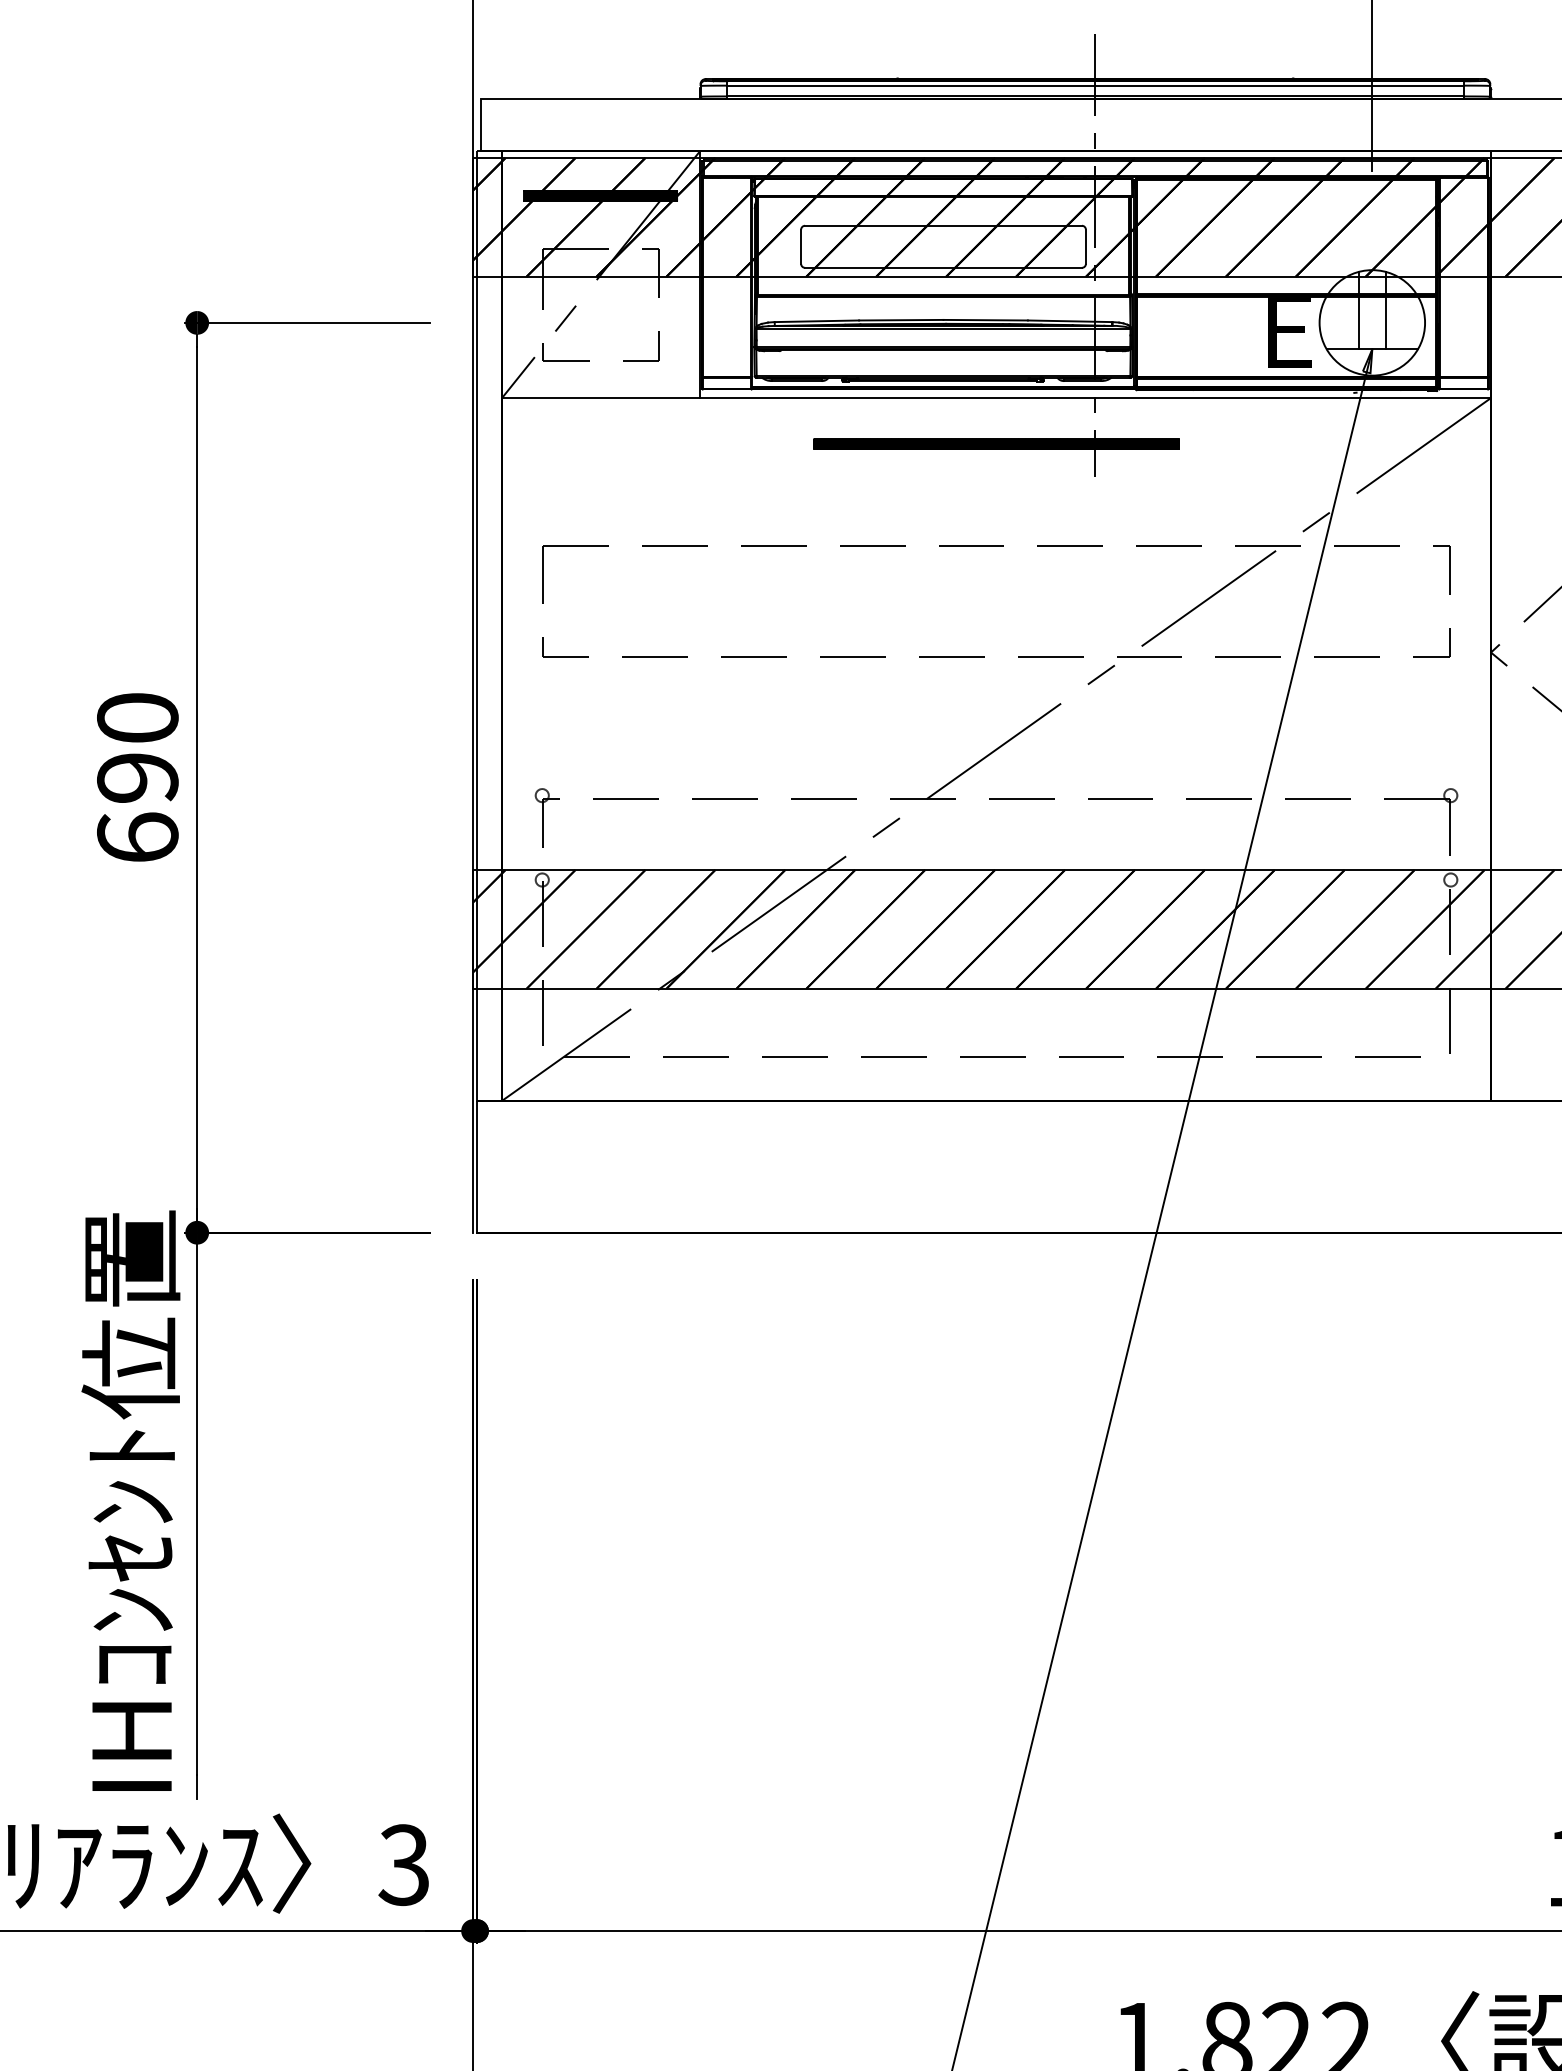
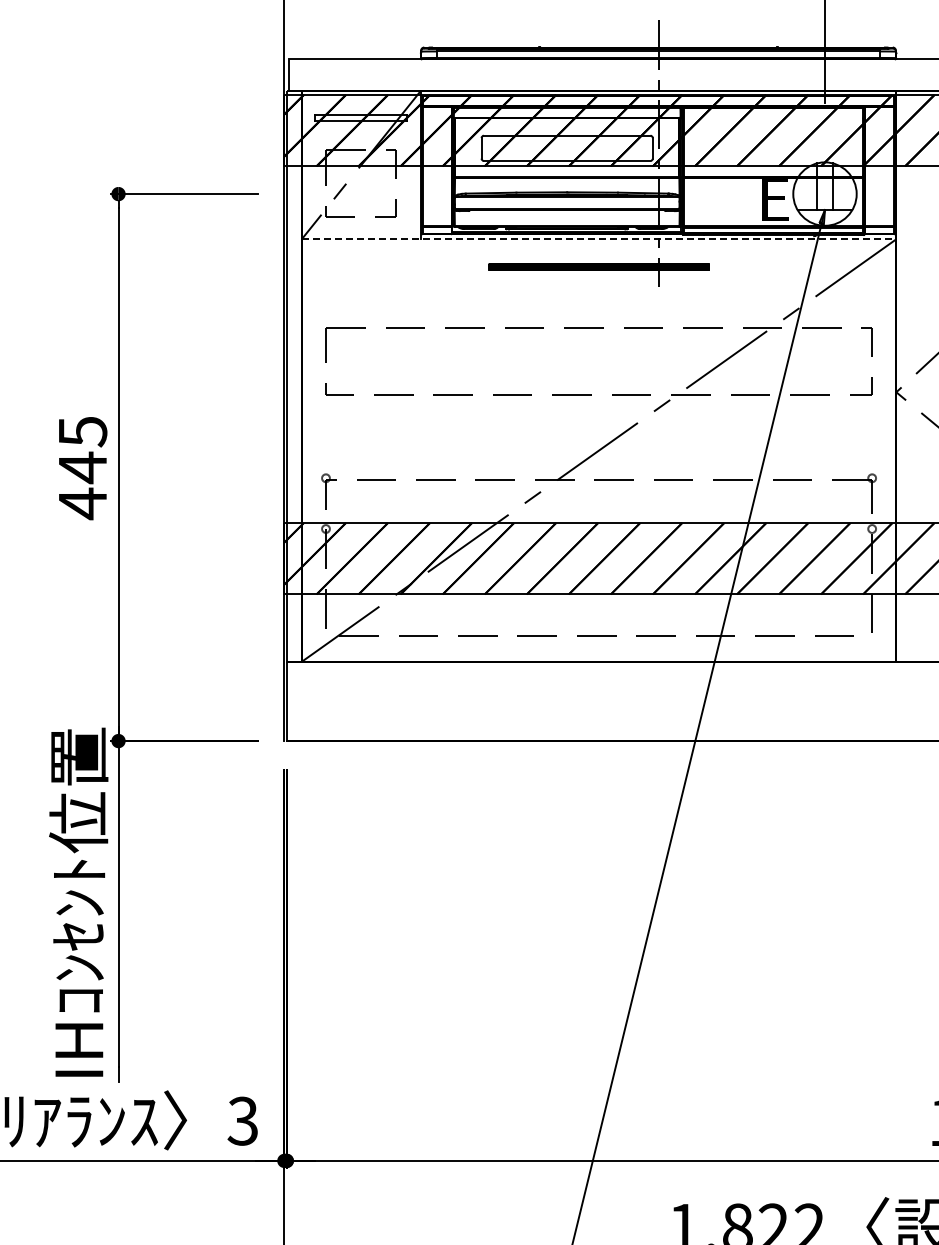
hatch: (601, 195) -> (361, 117), removed
line: (997, 398) -> (599, 239), solid -> dashed
text: (137, 779) -> (82, 468), 690 -> 445

